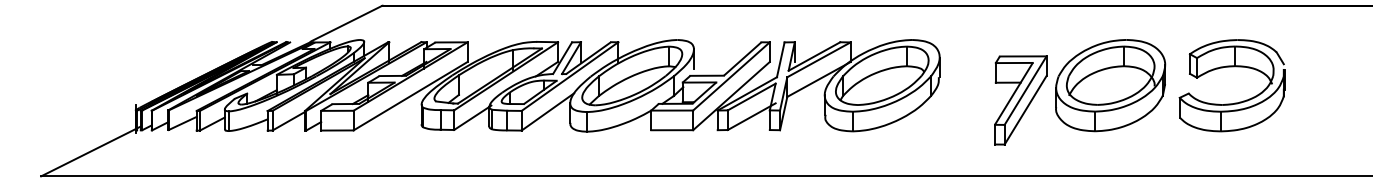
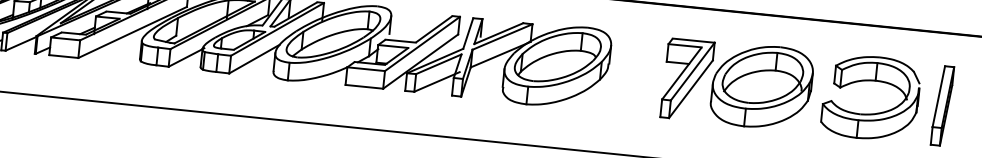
part: (1311, 86) -> (942, 105), added
part: (1020, 100) -> (687, 79), moved

